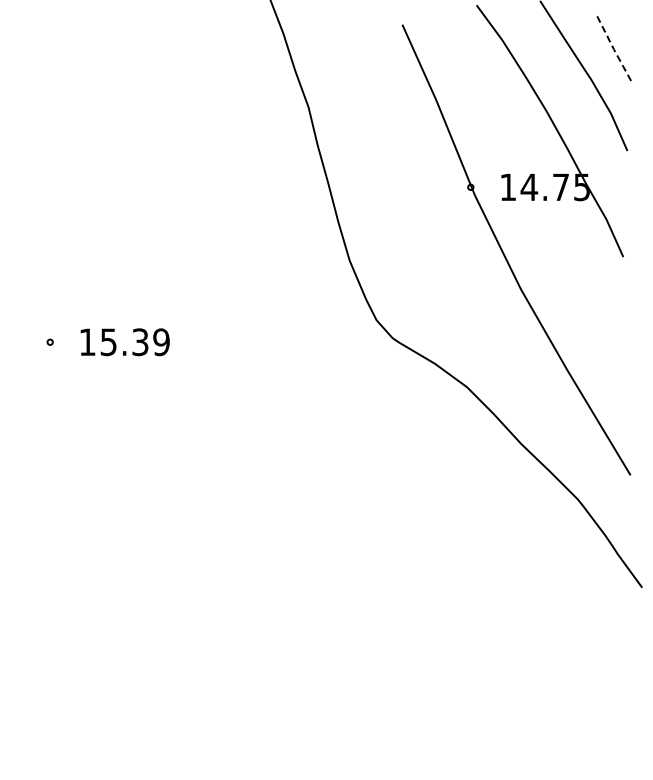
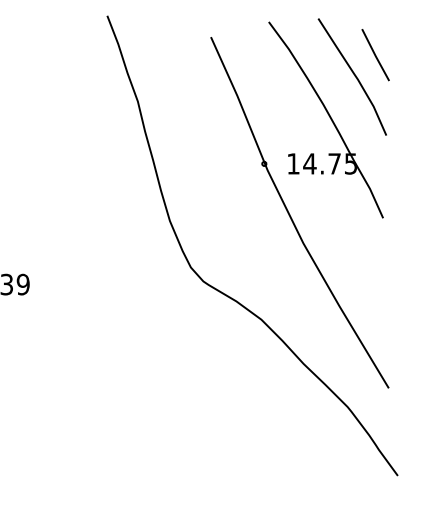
line: (613, 47) -> (375, 54), dashed -> solid

